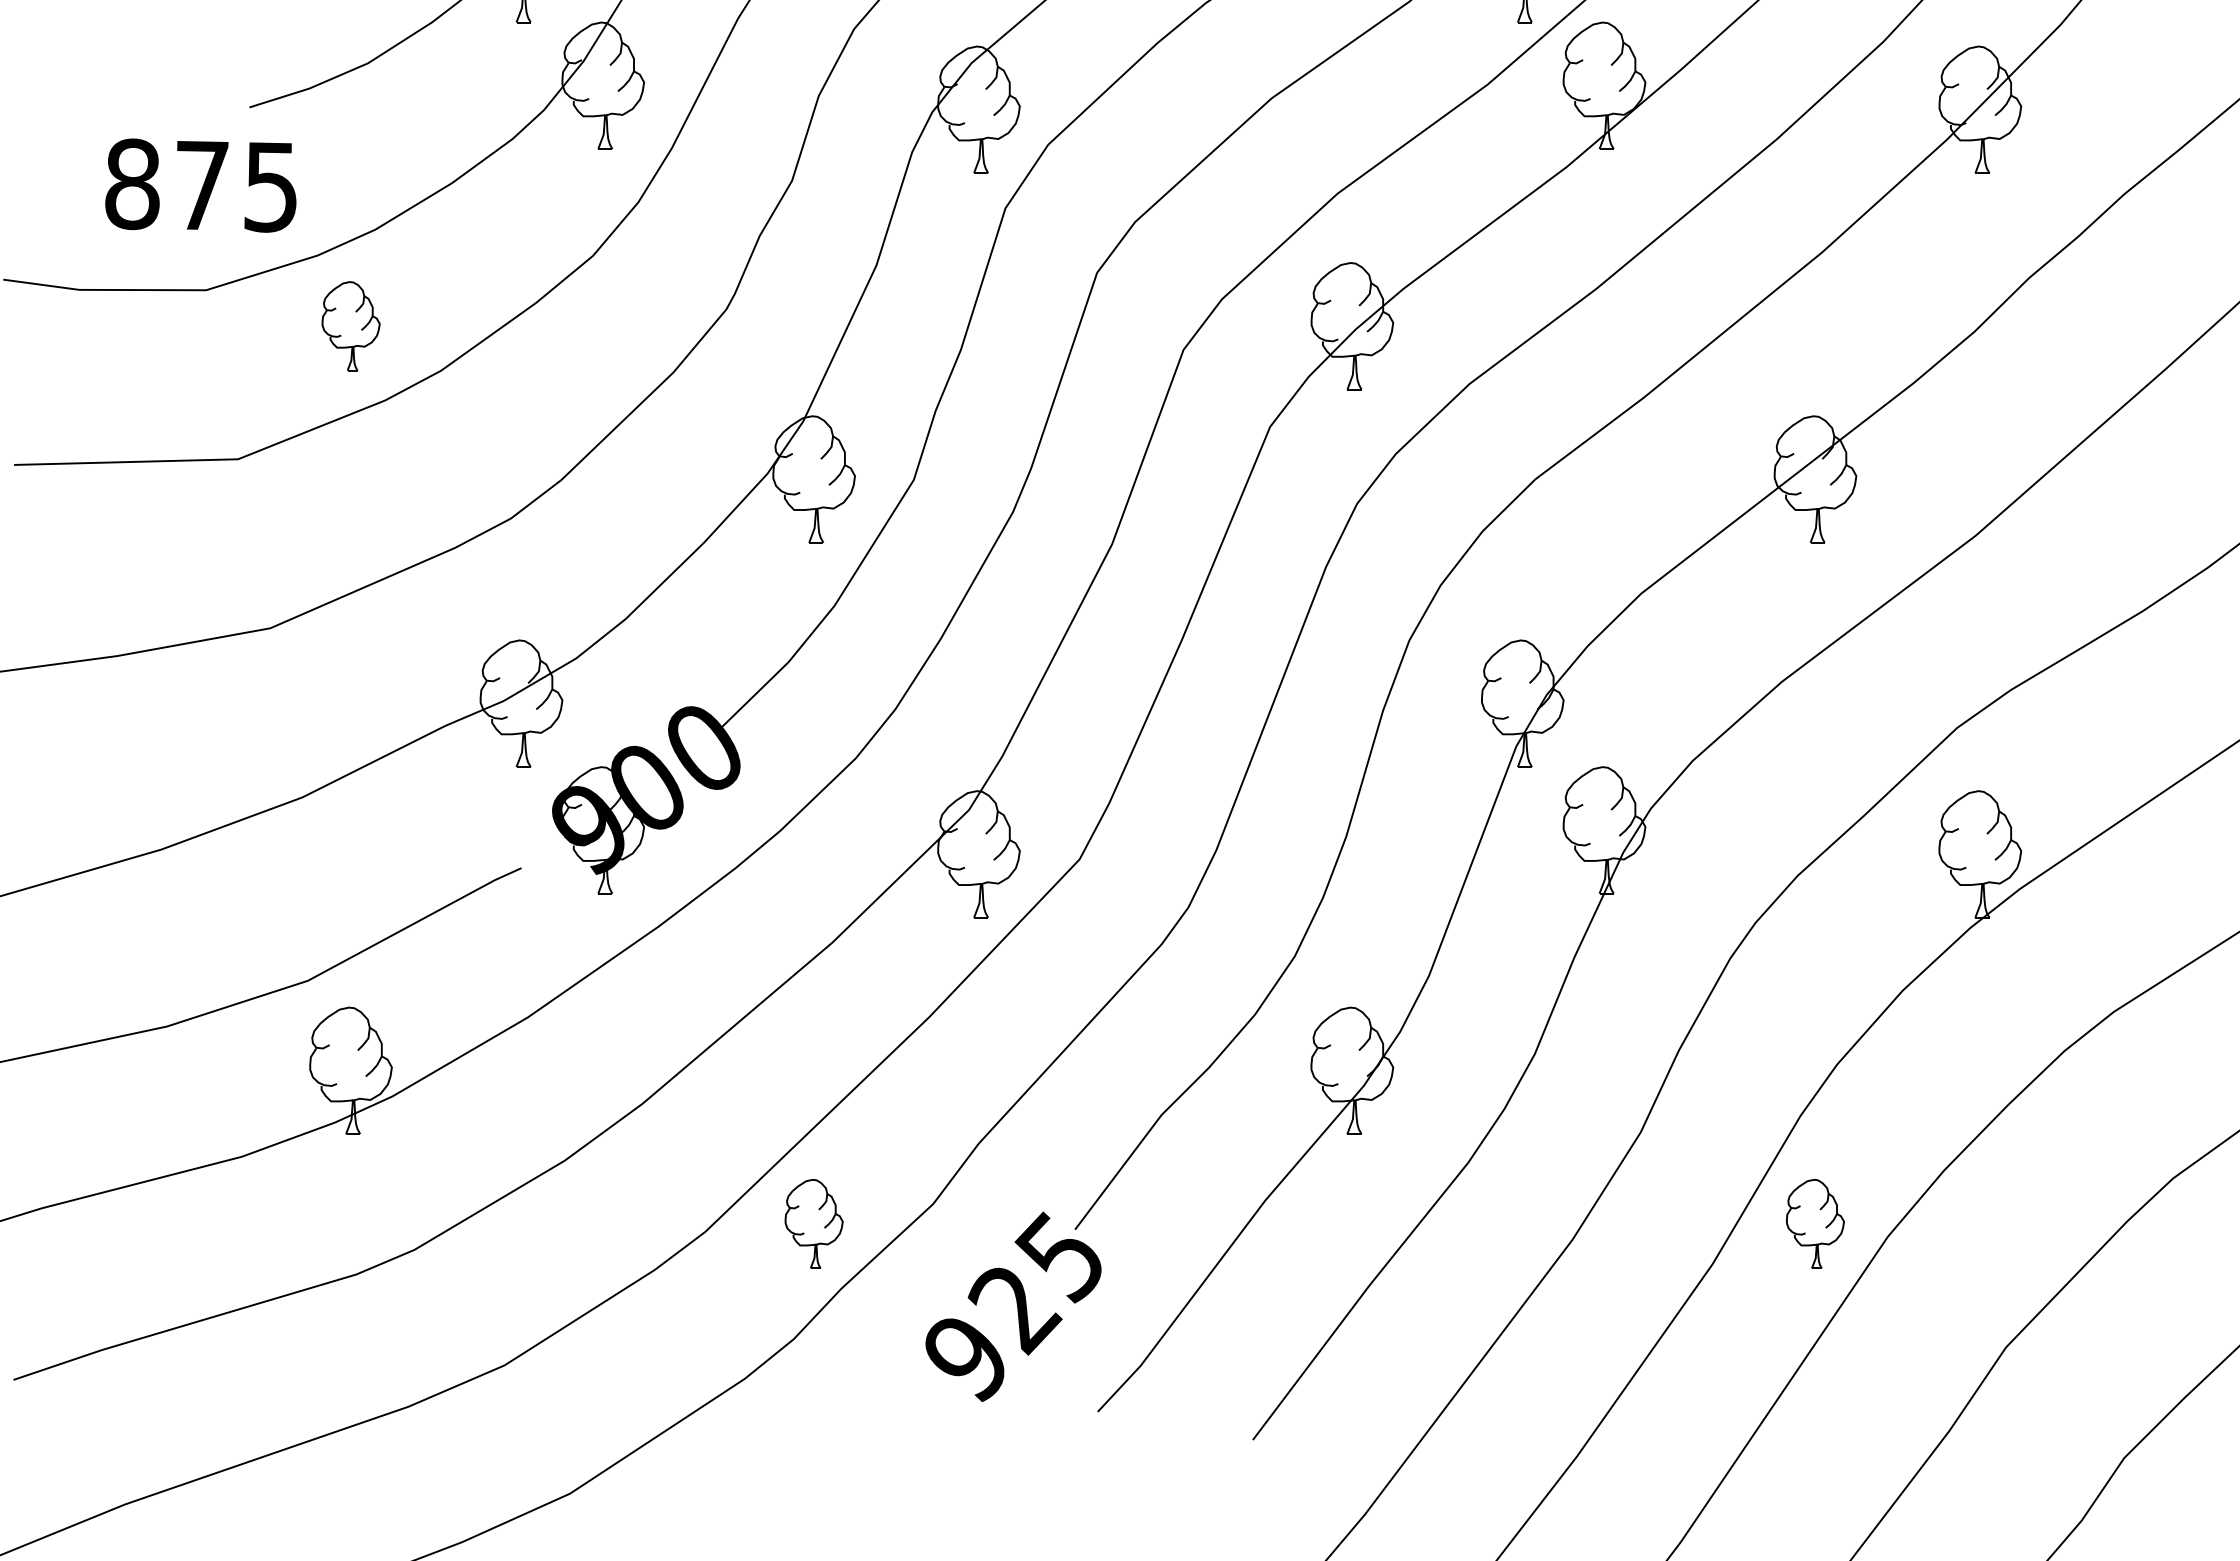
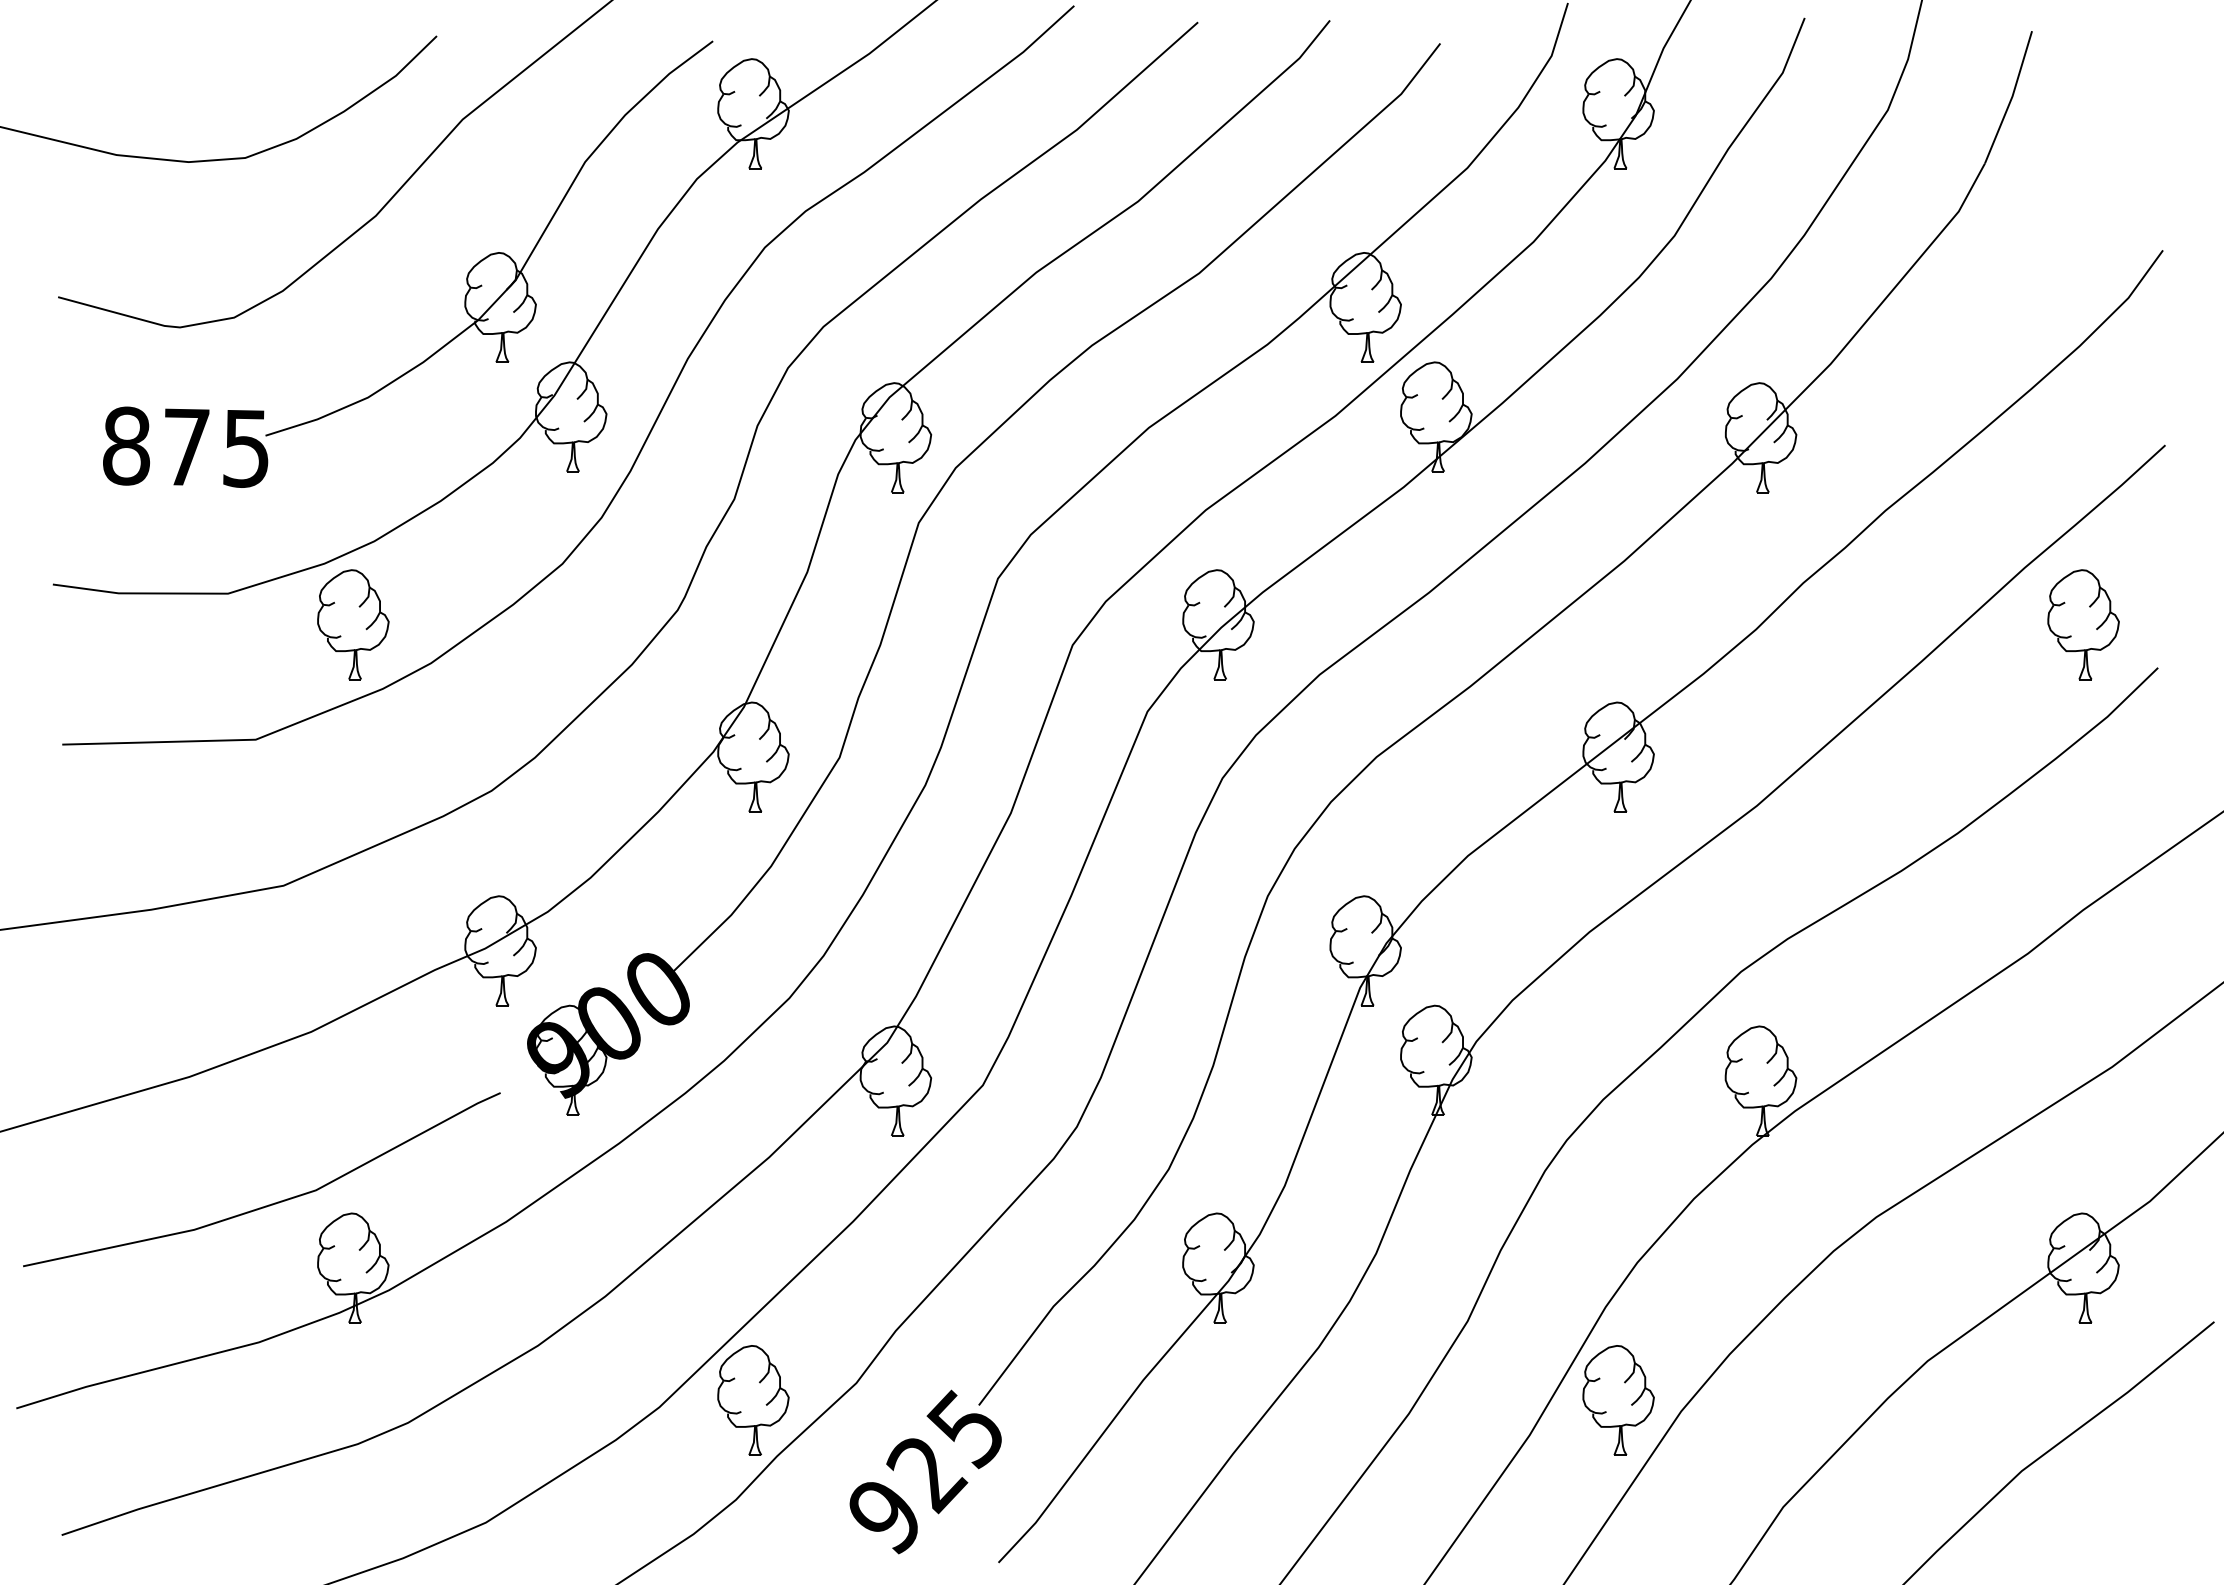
text: (200, 184) -> (185, 446), moved
part: (351, 325) -> (353, 624), size x1.43
part: (814, 1224) -> (753, 1400), size x1.43
part: (1815, 1224) -> (1618, 1400), size x1.43

